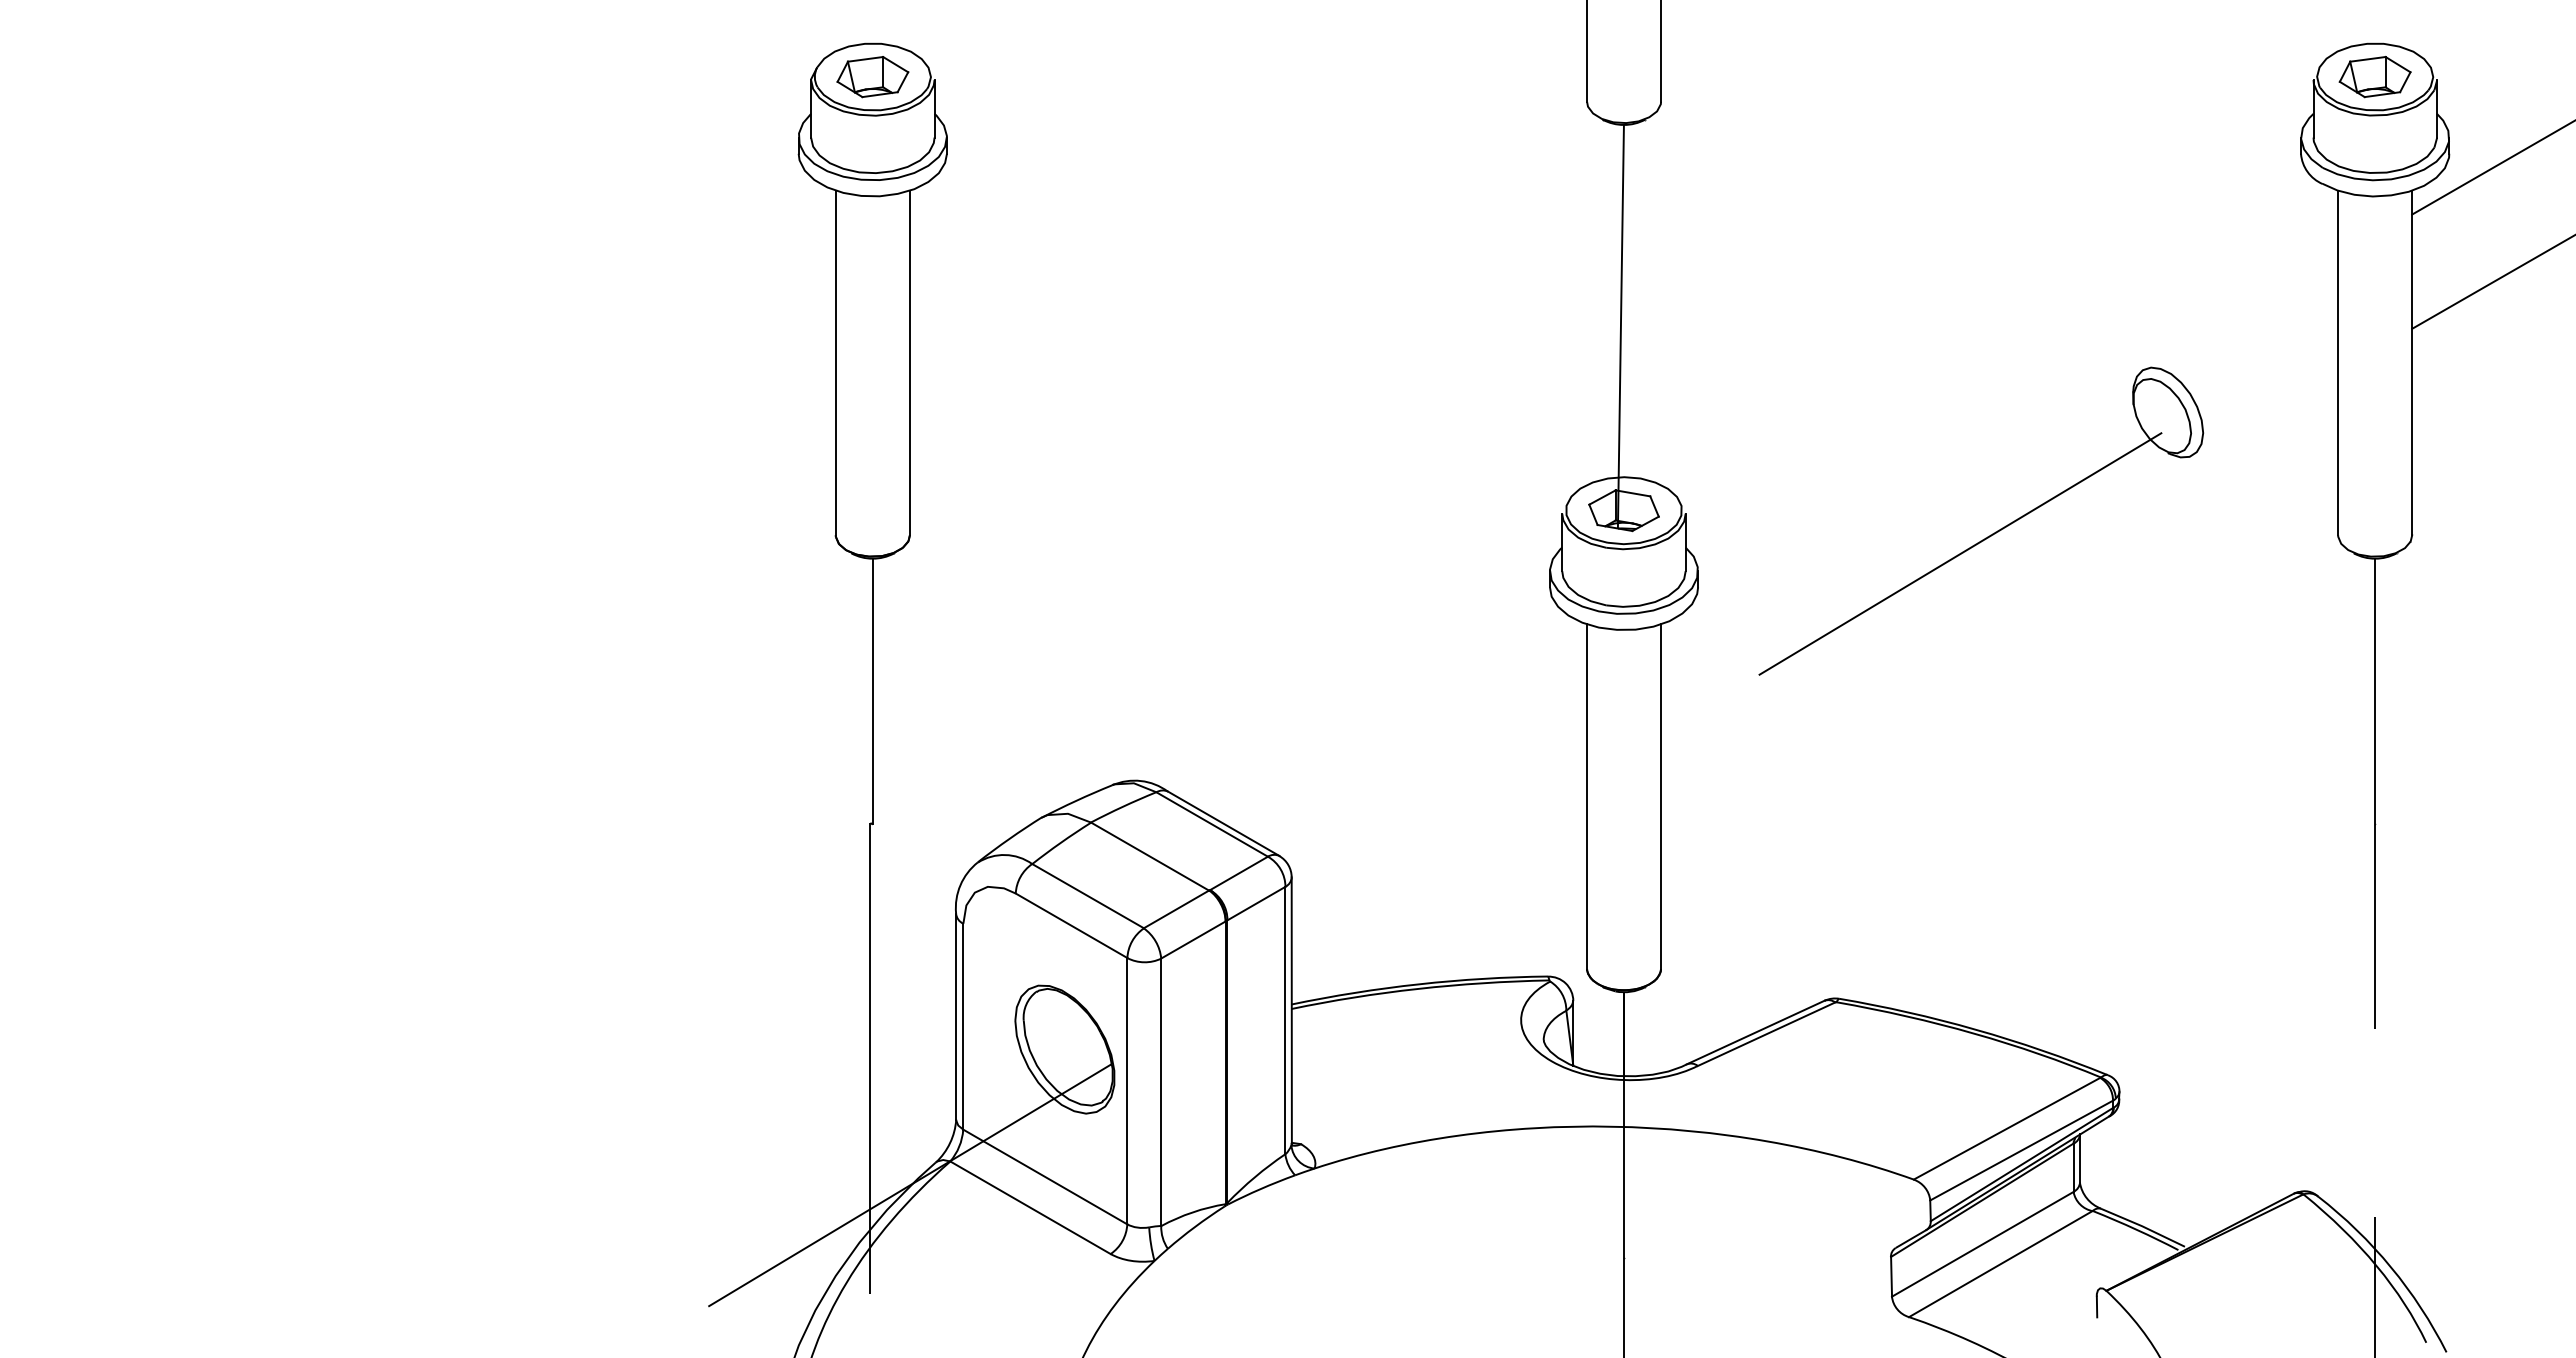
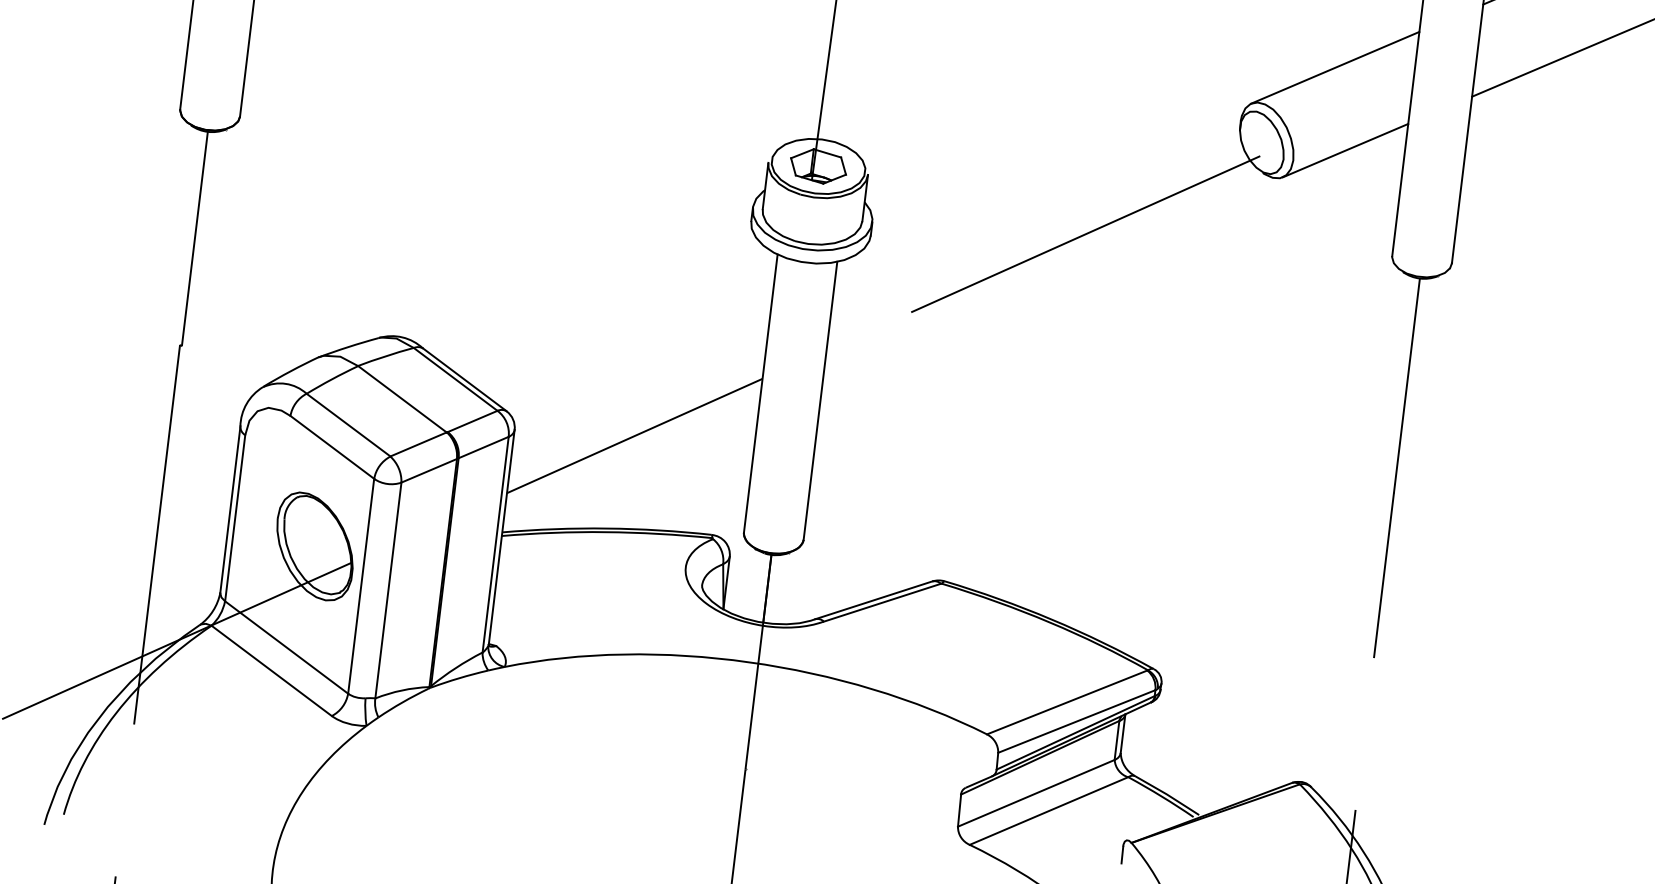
line: (2240, 313) -> (1335, 67), added
line: (2265, 413) -> (1345, 150), added
line: (1439, 866) -> (634, 435), added

